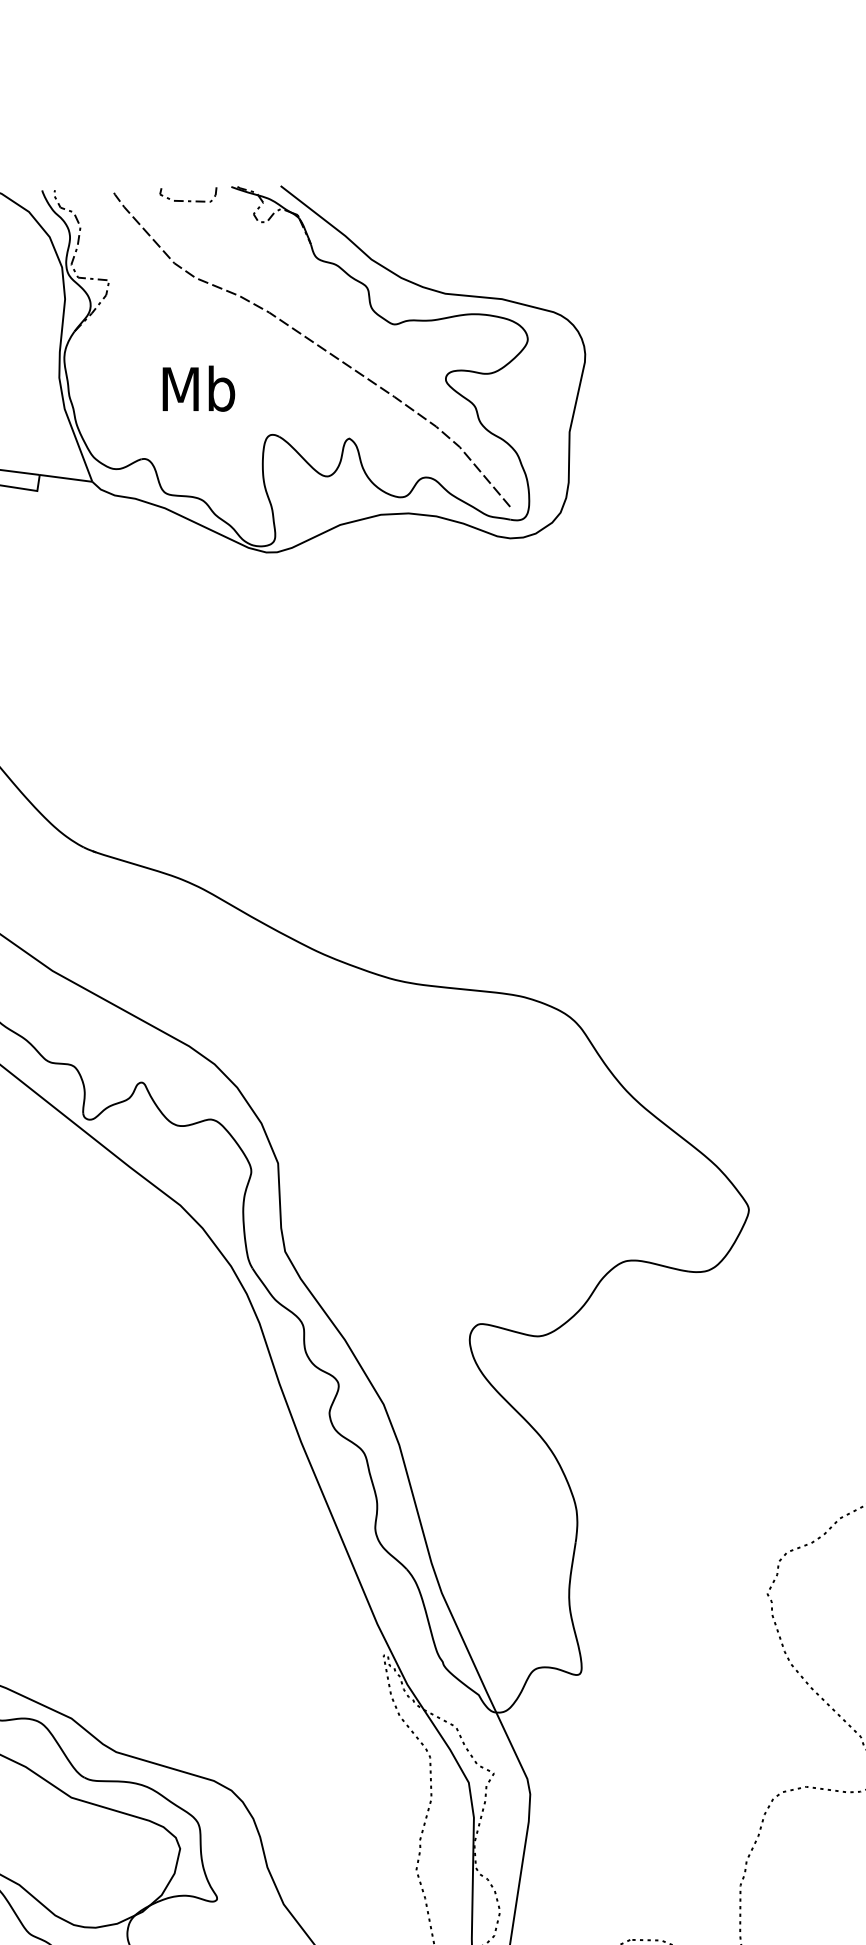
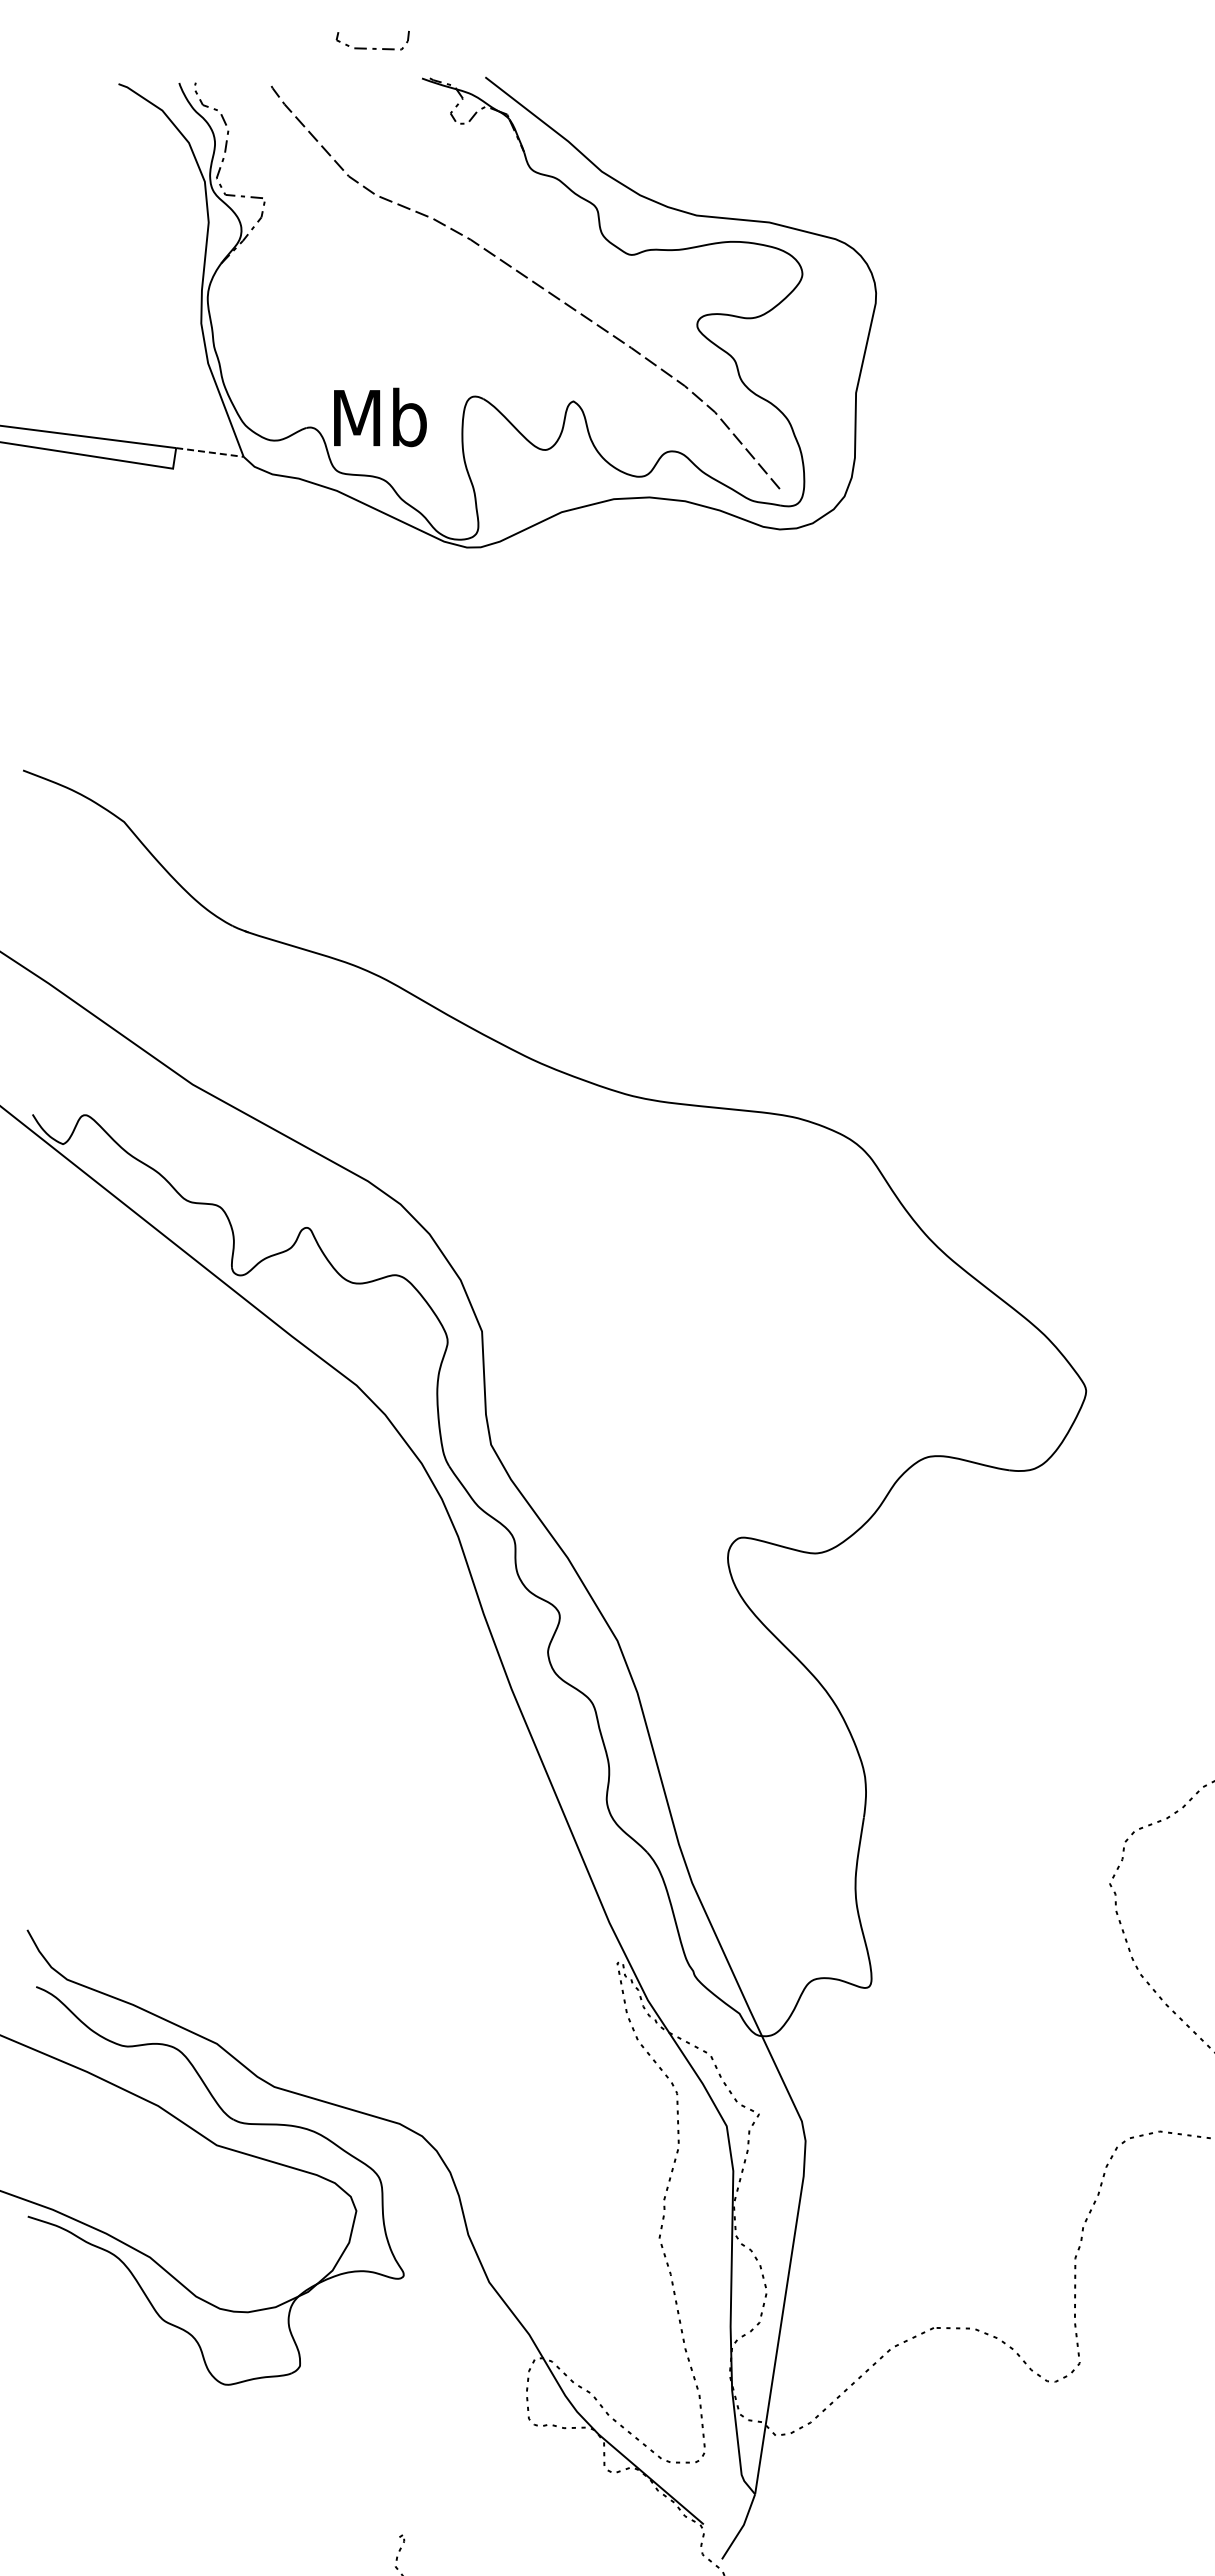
curve: (188, 200) -> (373, 47), moved
text: (198, 388) -> (380, 417), moved
line: (66, 478) -> (210, 452), solid -> dashed

